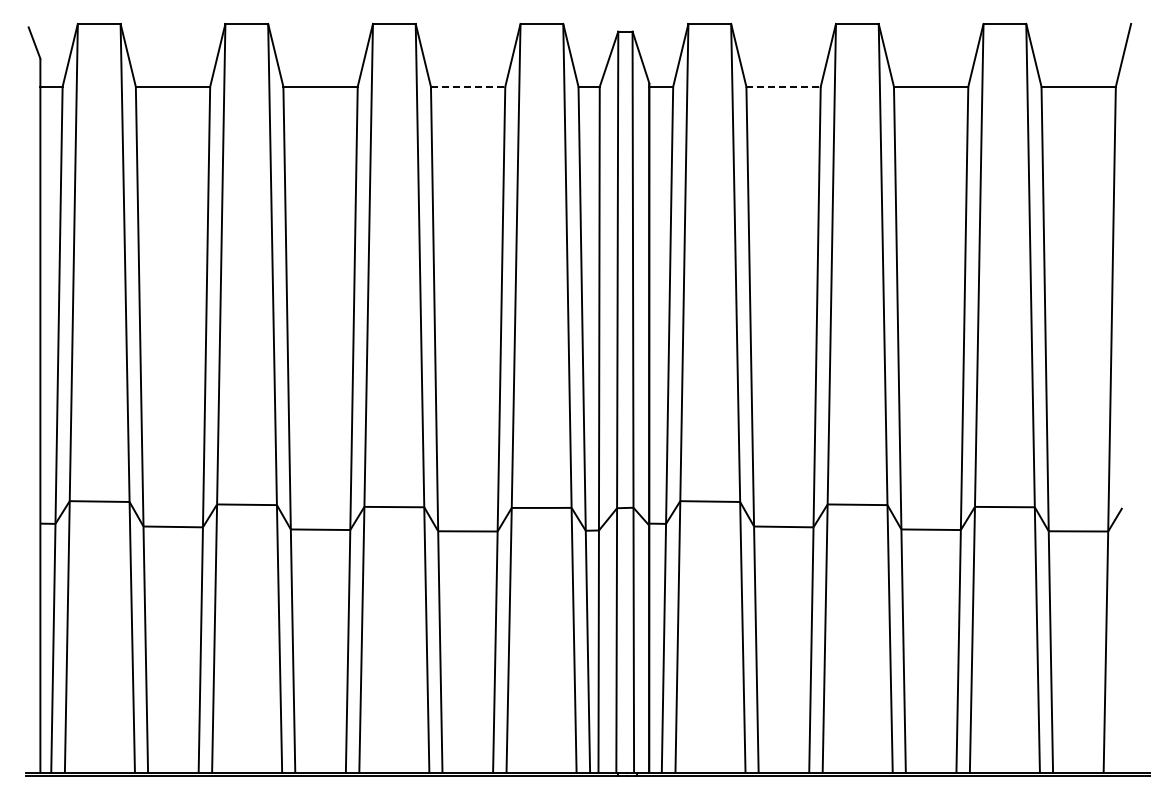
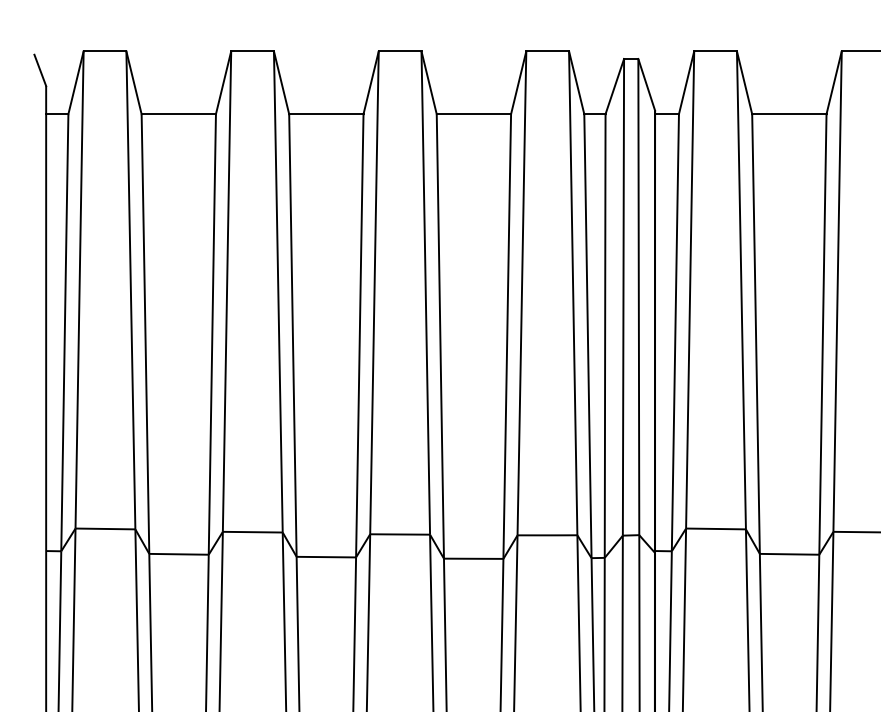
line: (468, 86) -> (474, 113), dashed -> solid
line: (784, 86) -> (790, 113), dashed -> solid

